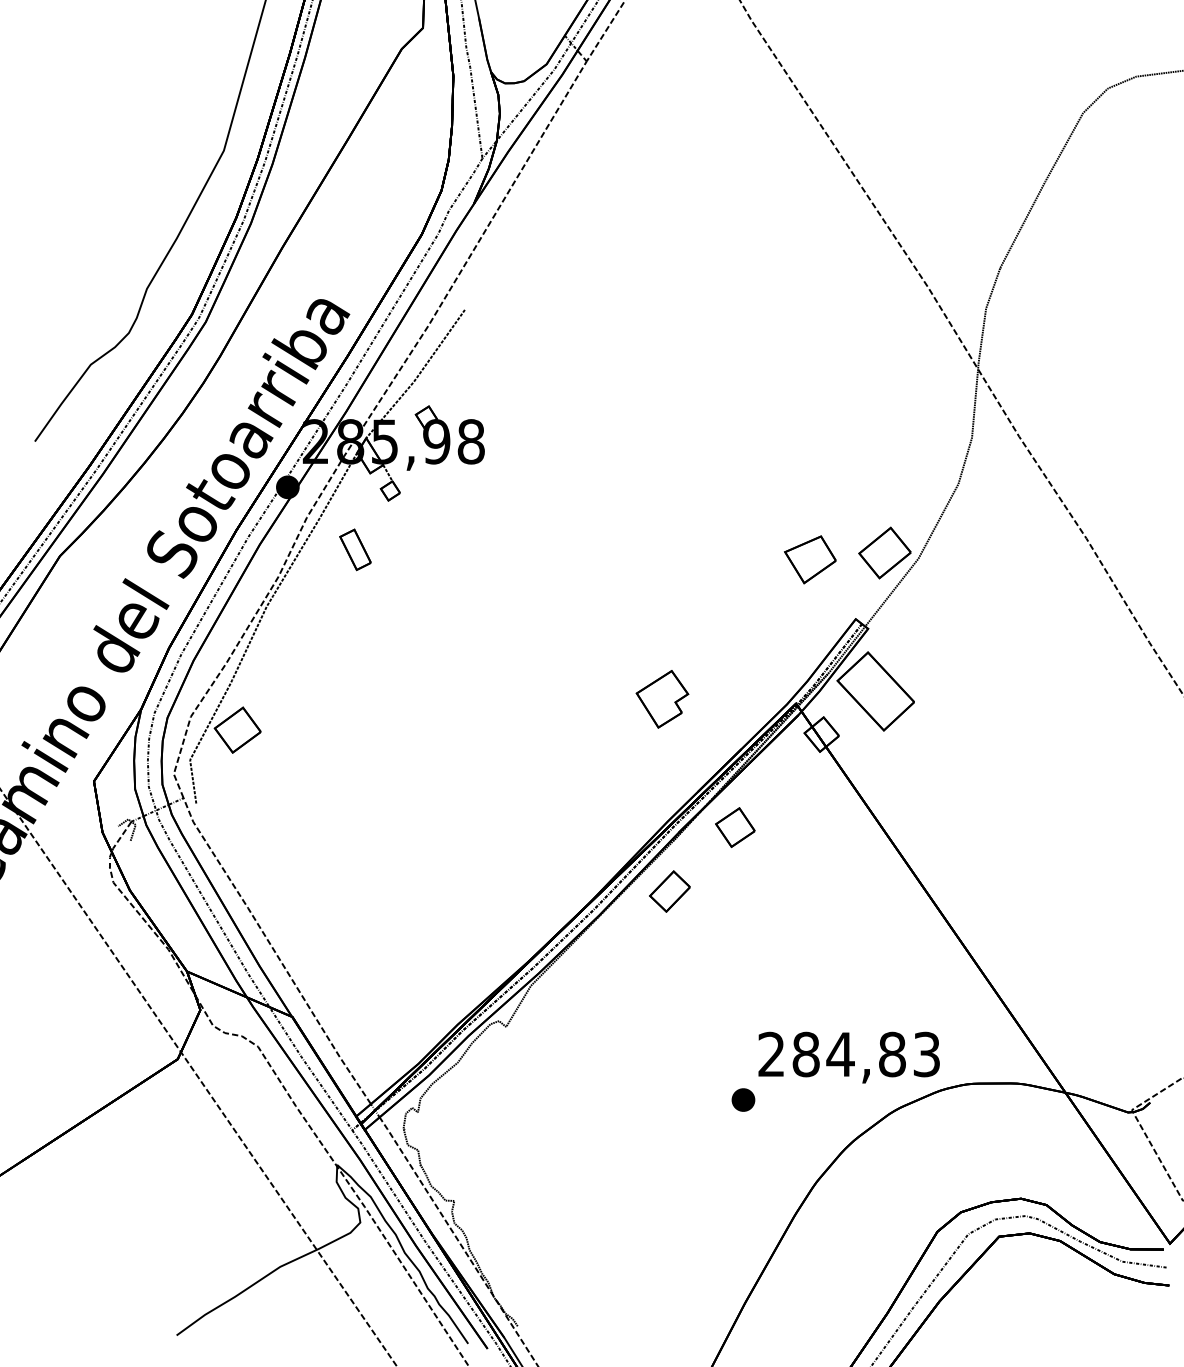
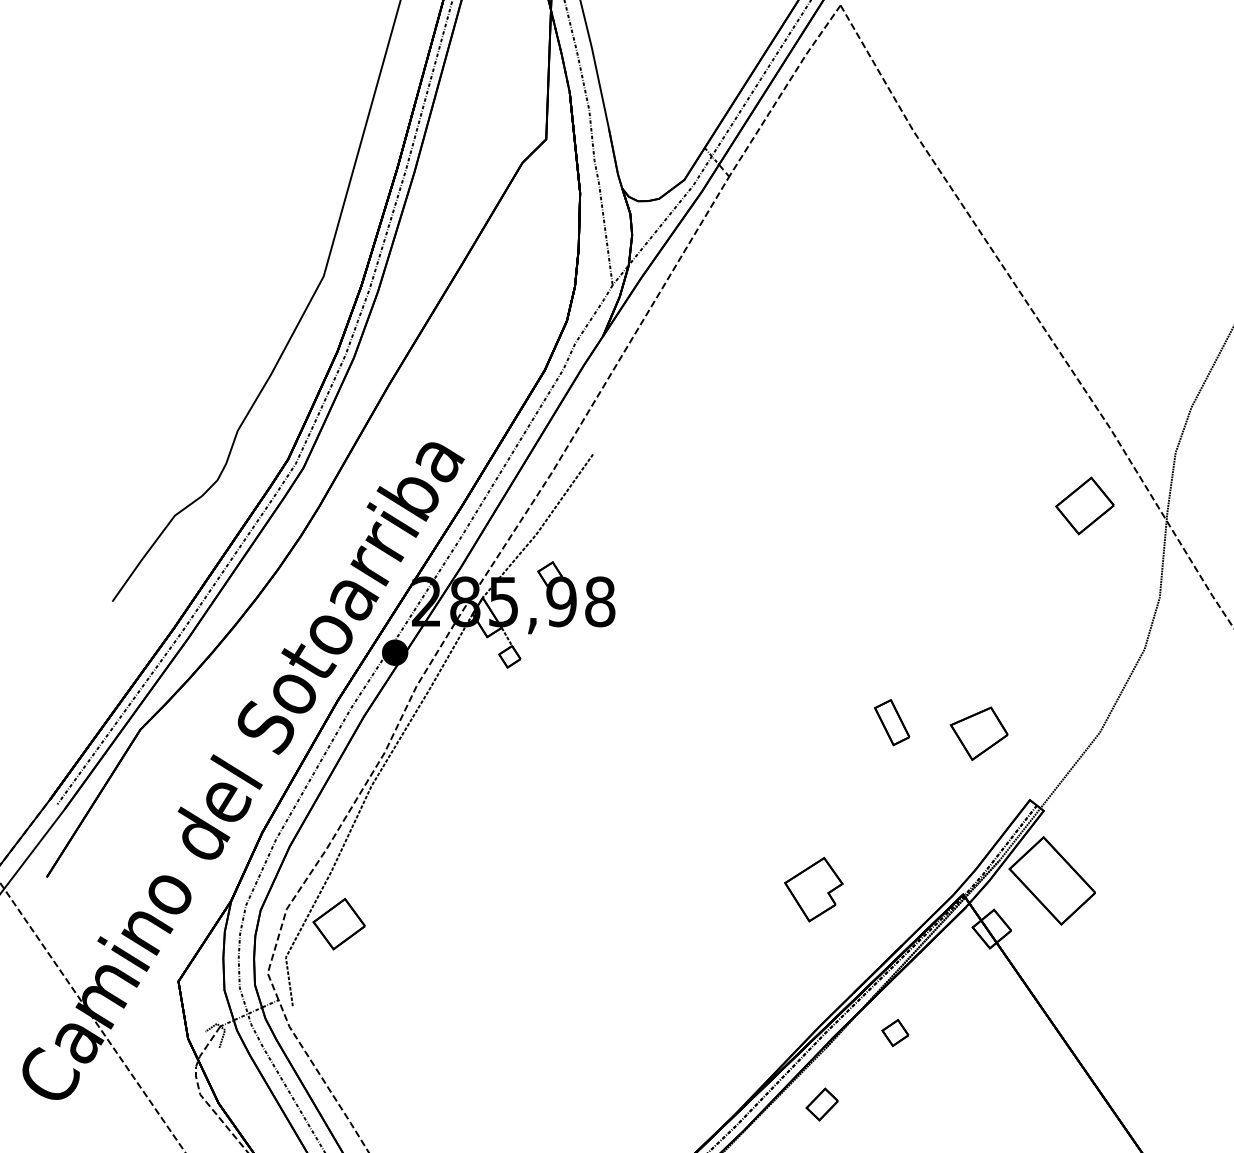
part: (355, 549) -> (892, 722), moved
part: (884, 552) -> (1084, 505), moved
part: (735, 827) -> (895, 1032), size x0.6
part: (669, 891) -> (821, 1104), size x0.7

